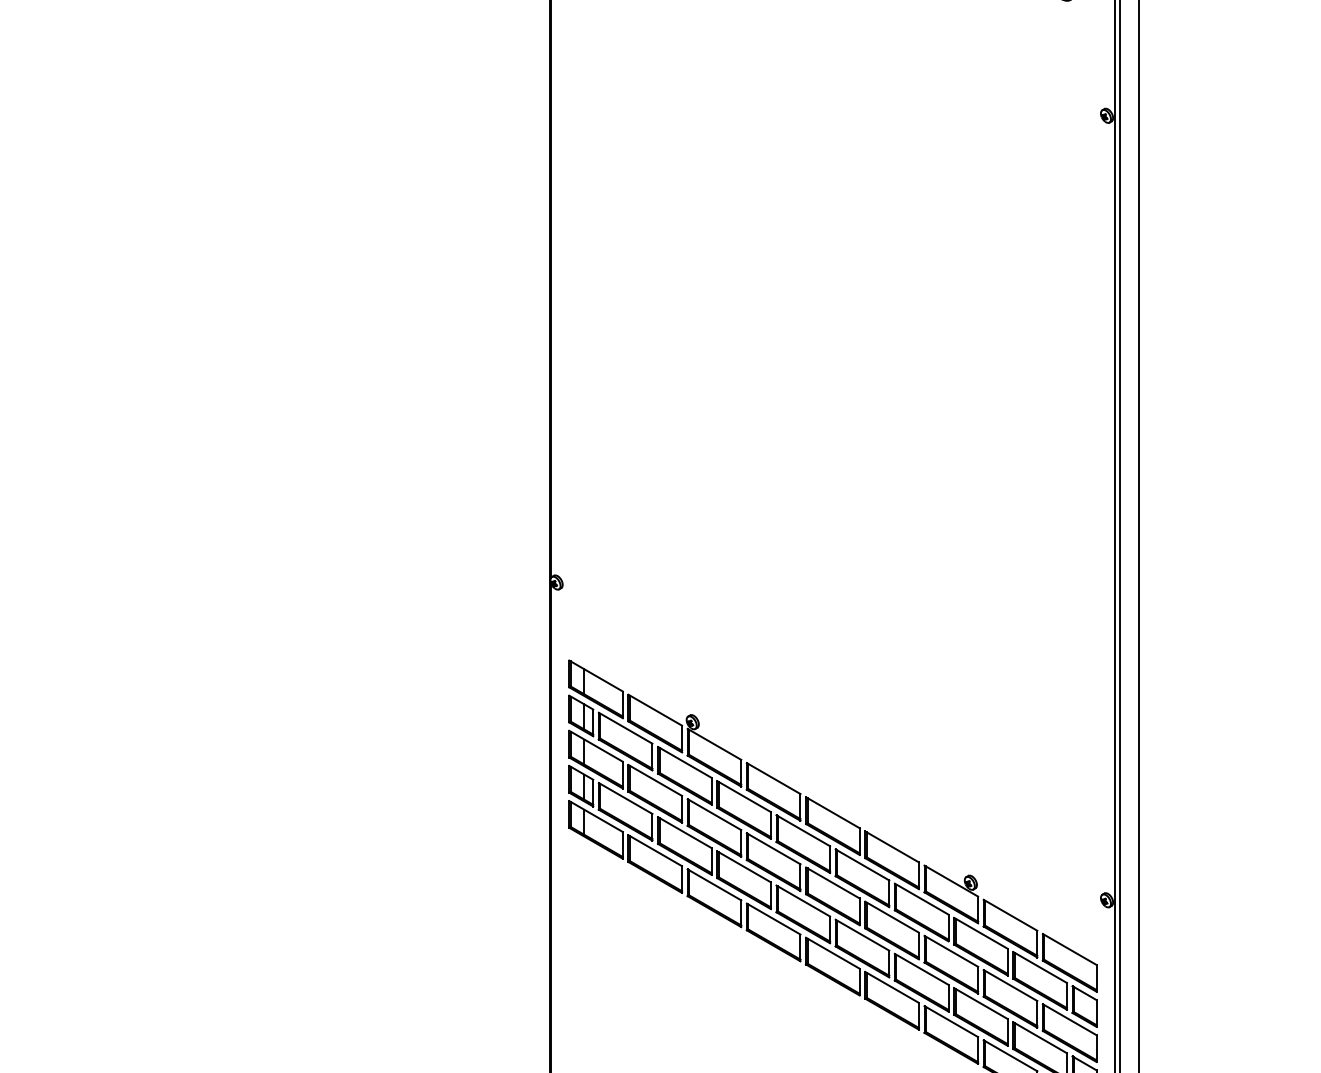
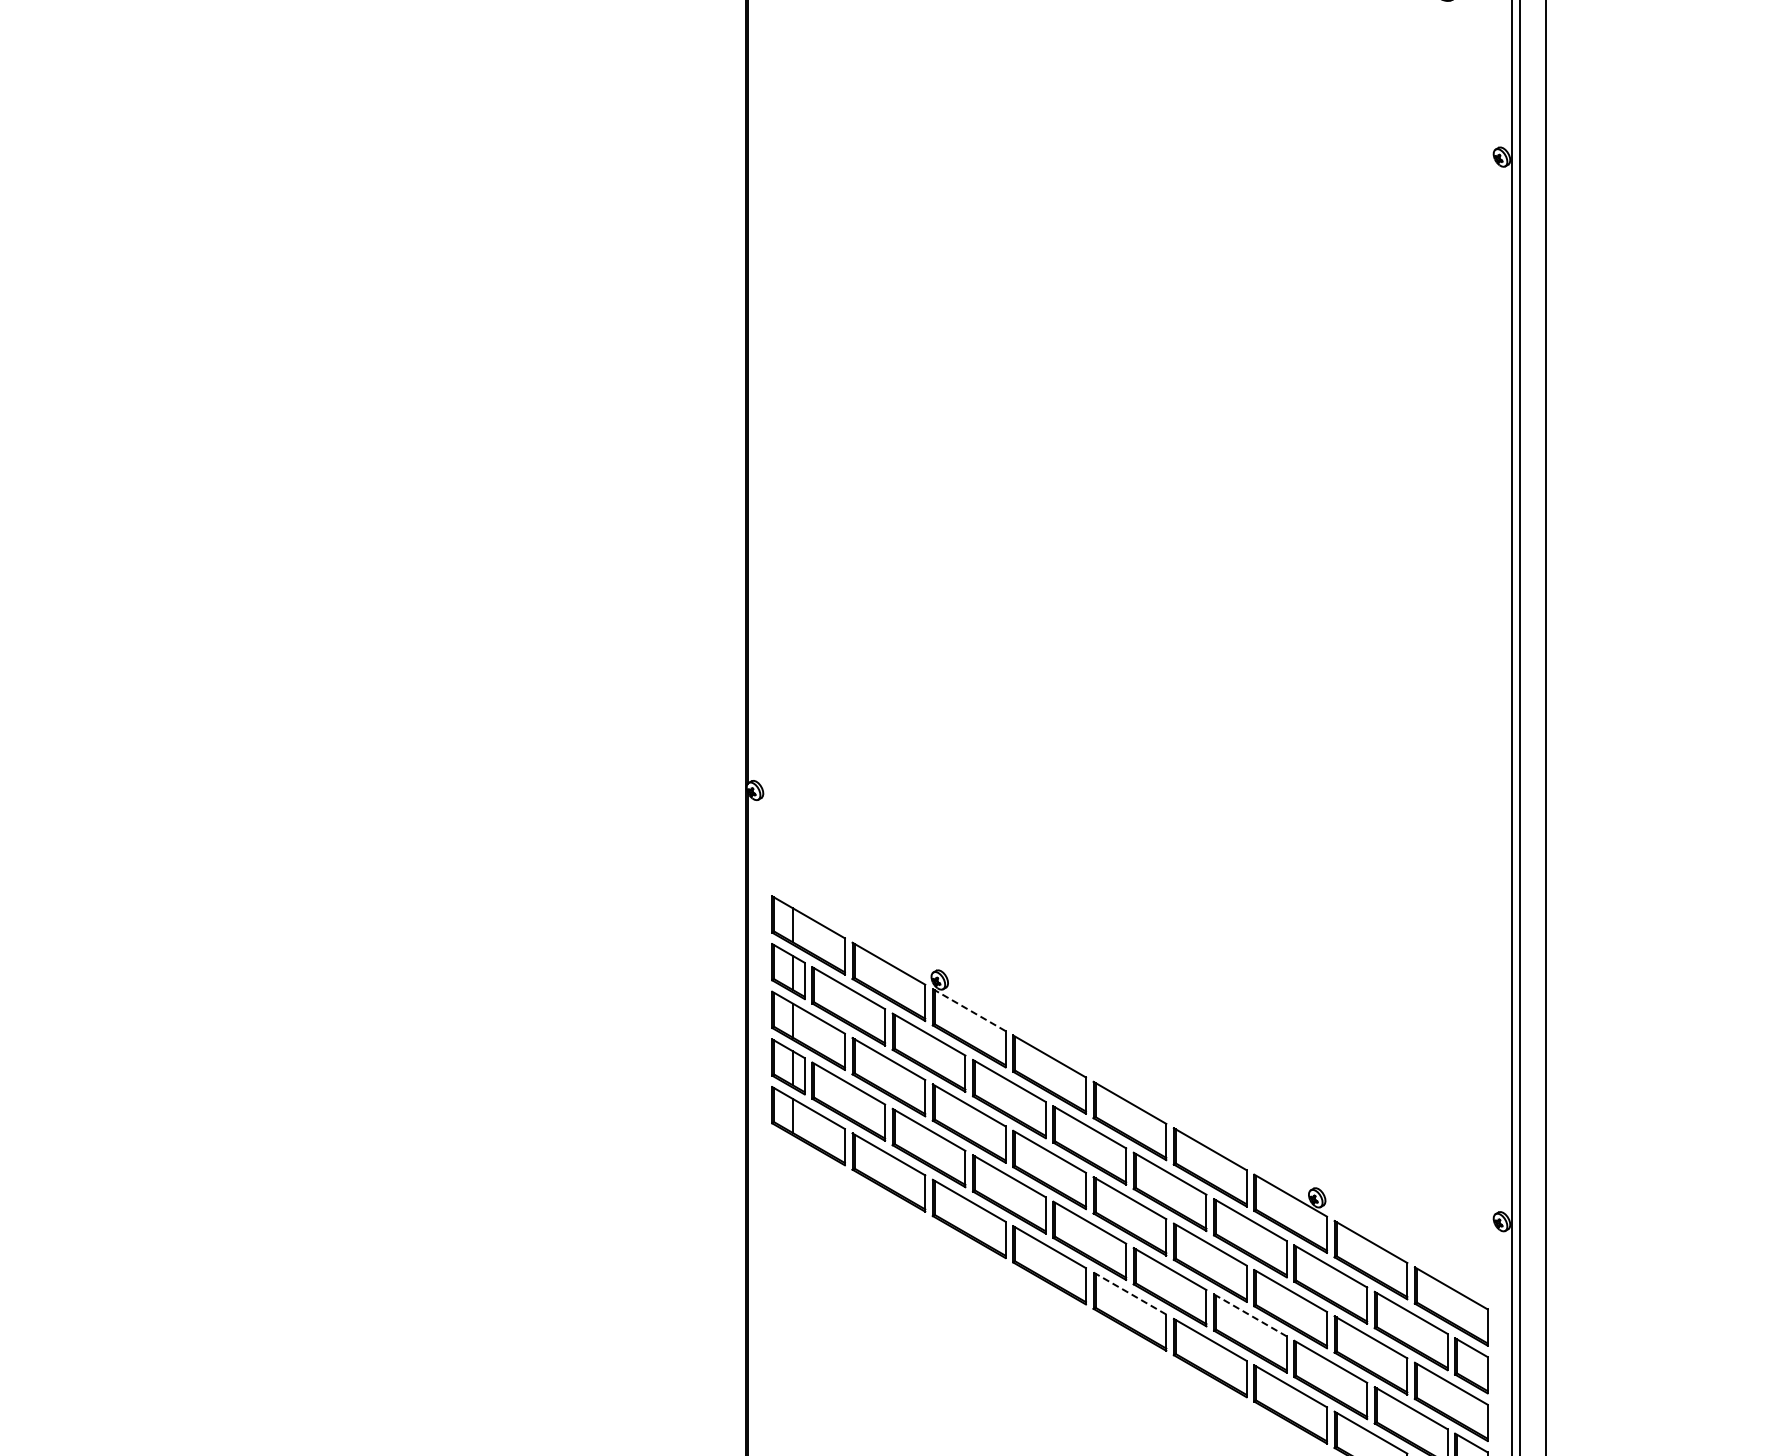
line: (713, 743) -> (968, 1009), solid -> dashed
line: (832, 953) -> (1129, 1293), solid -> dashed
line: (921, 969) -> (1250, 1315), solid -> dashed

